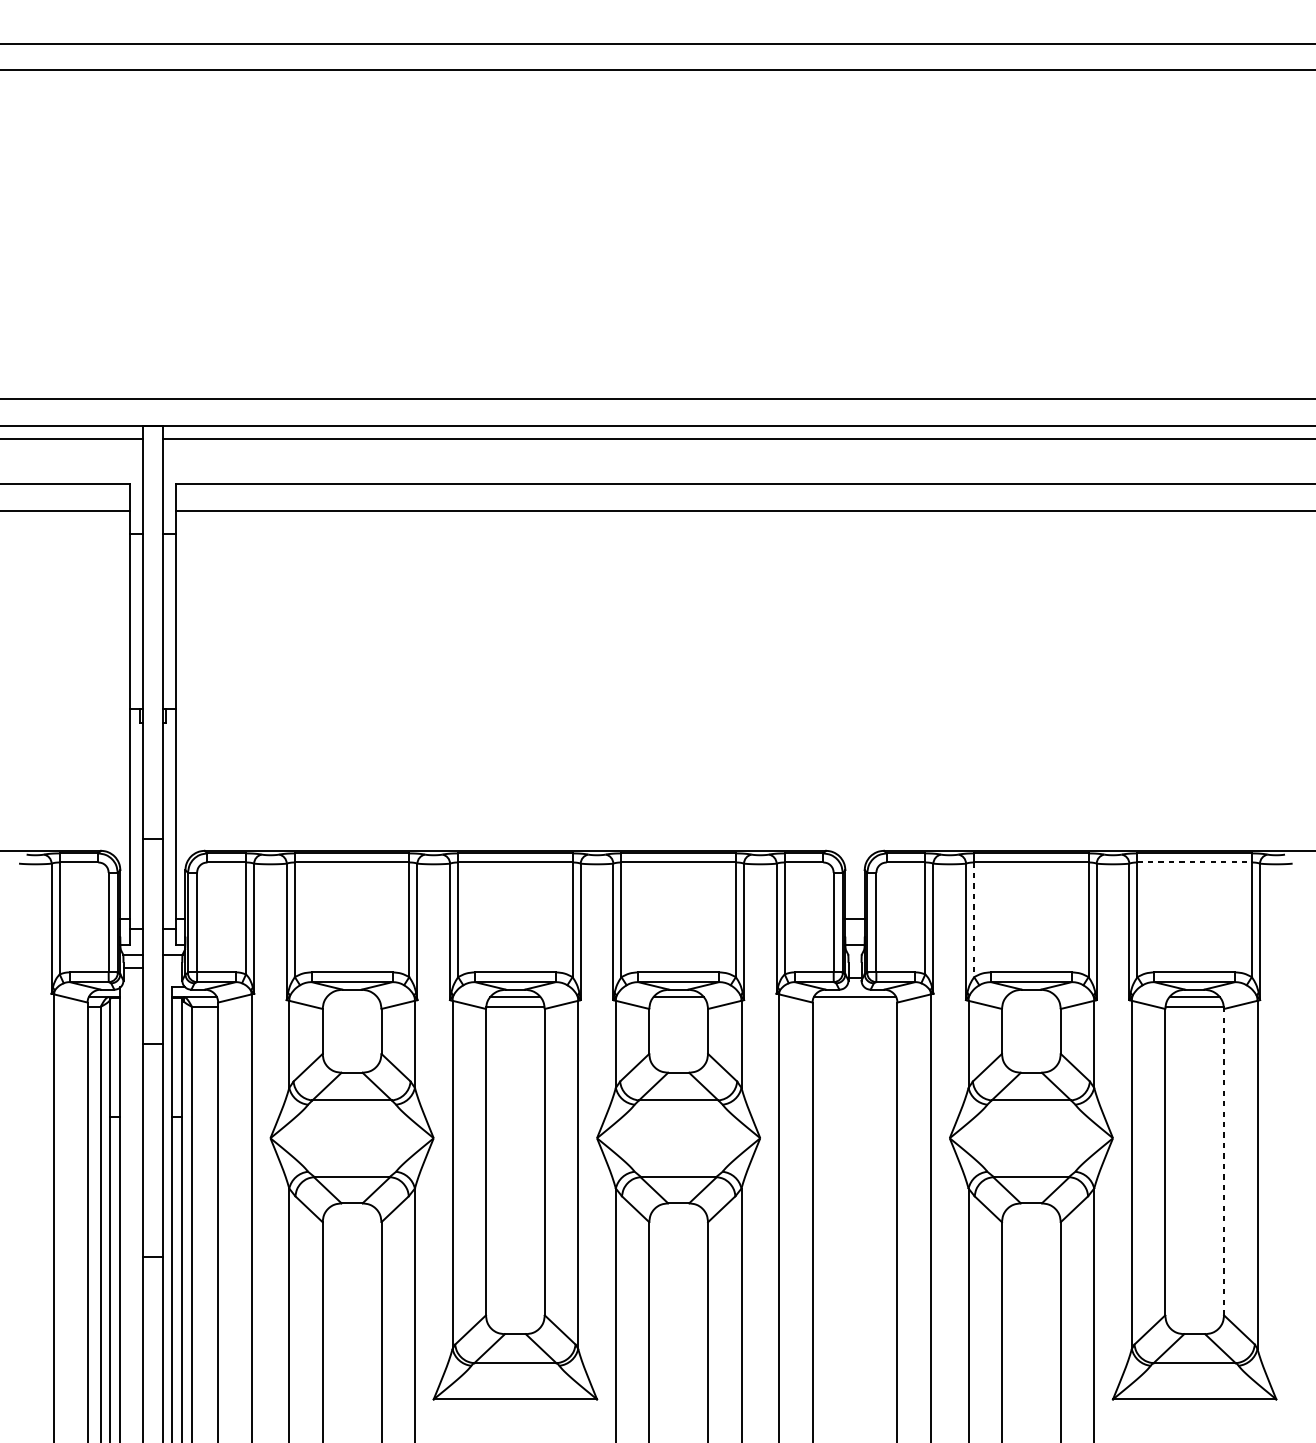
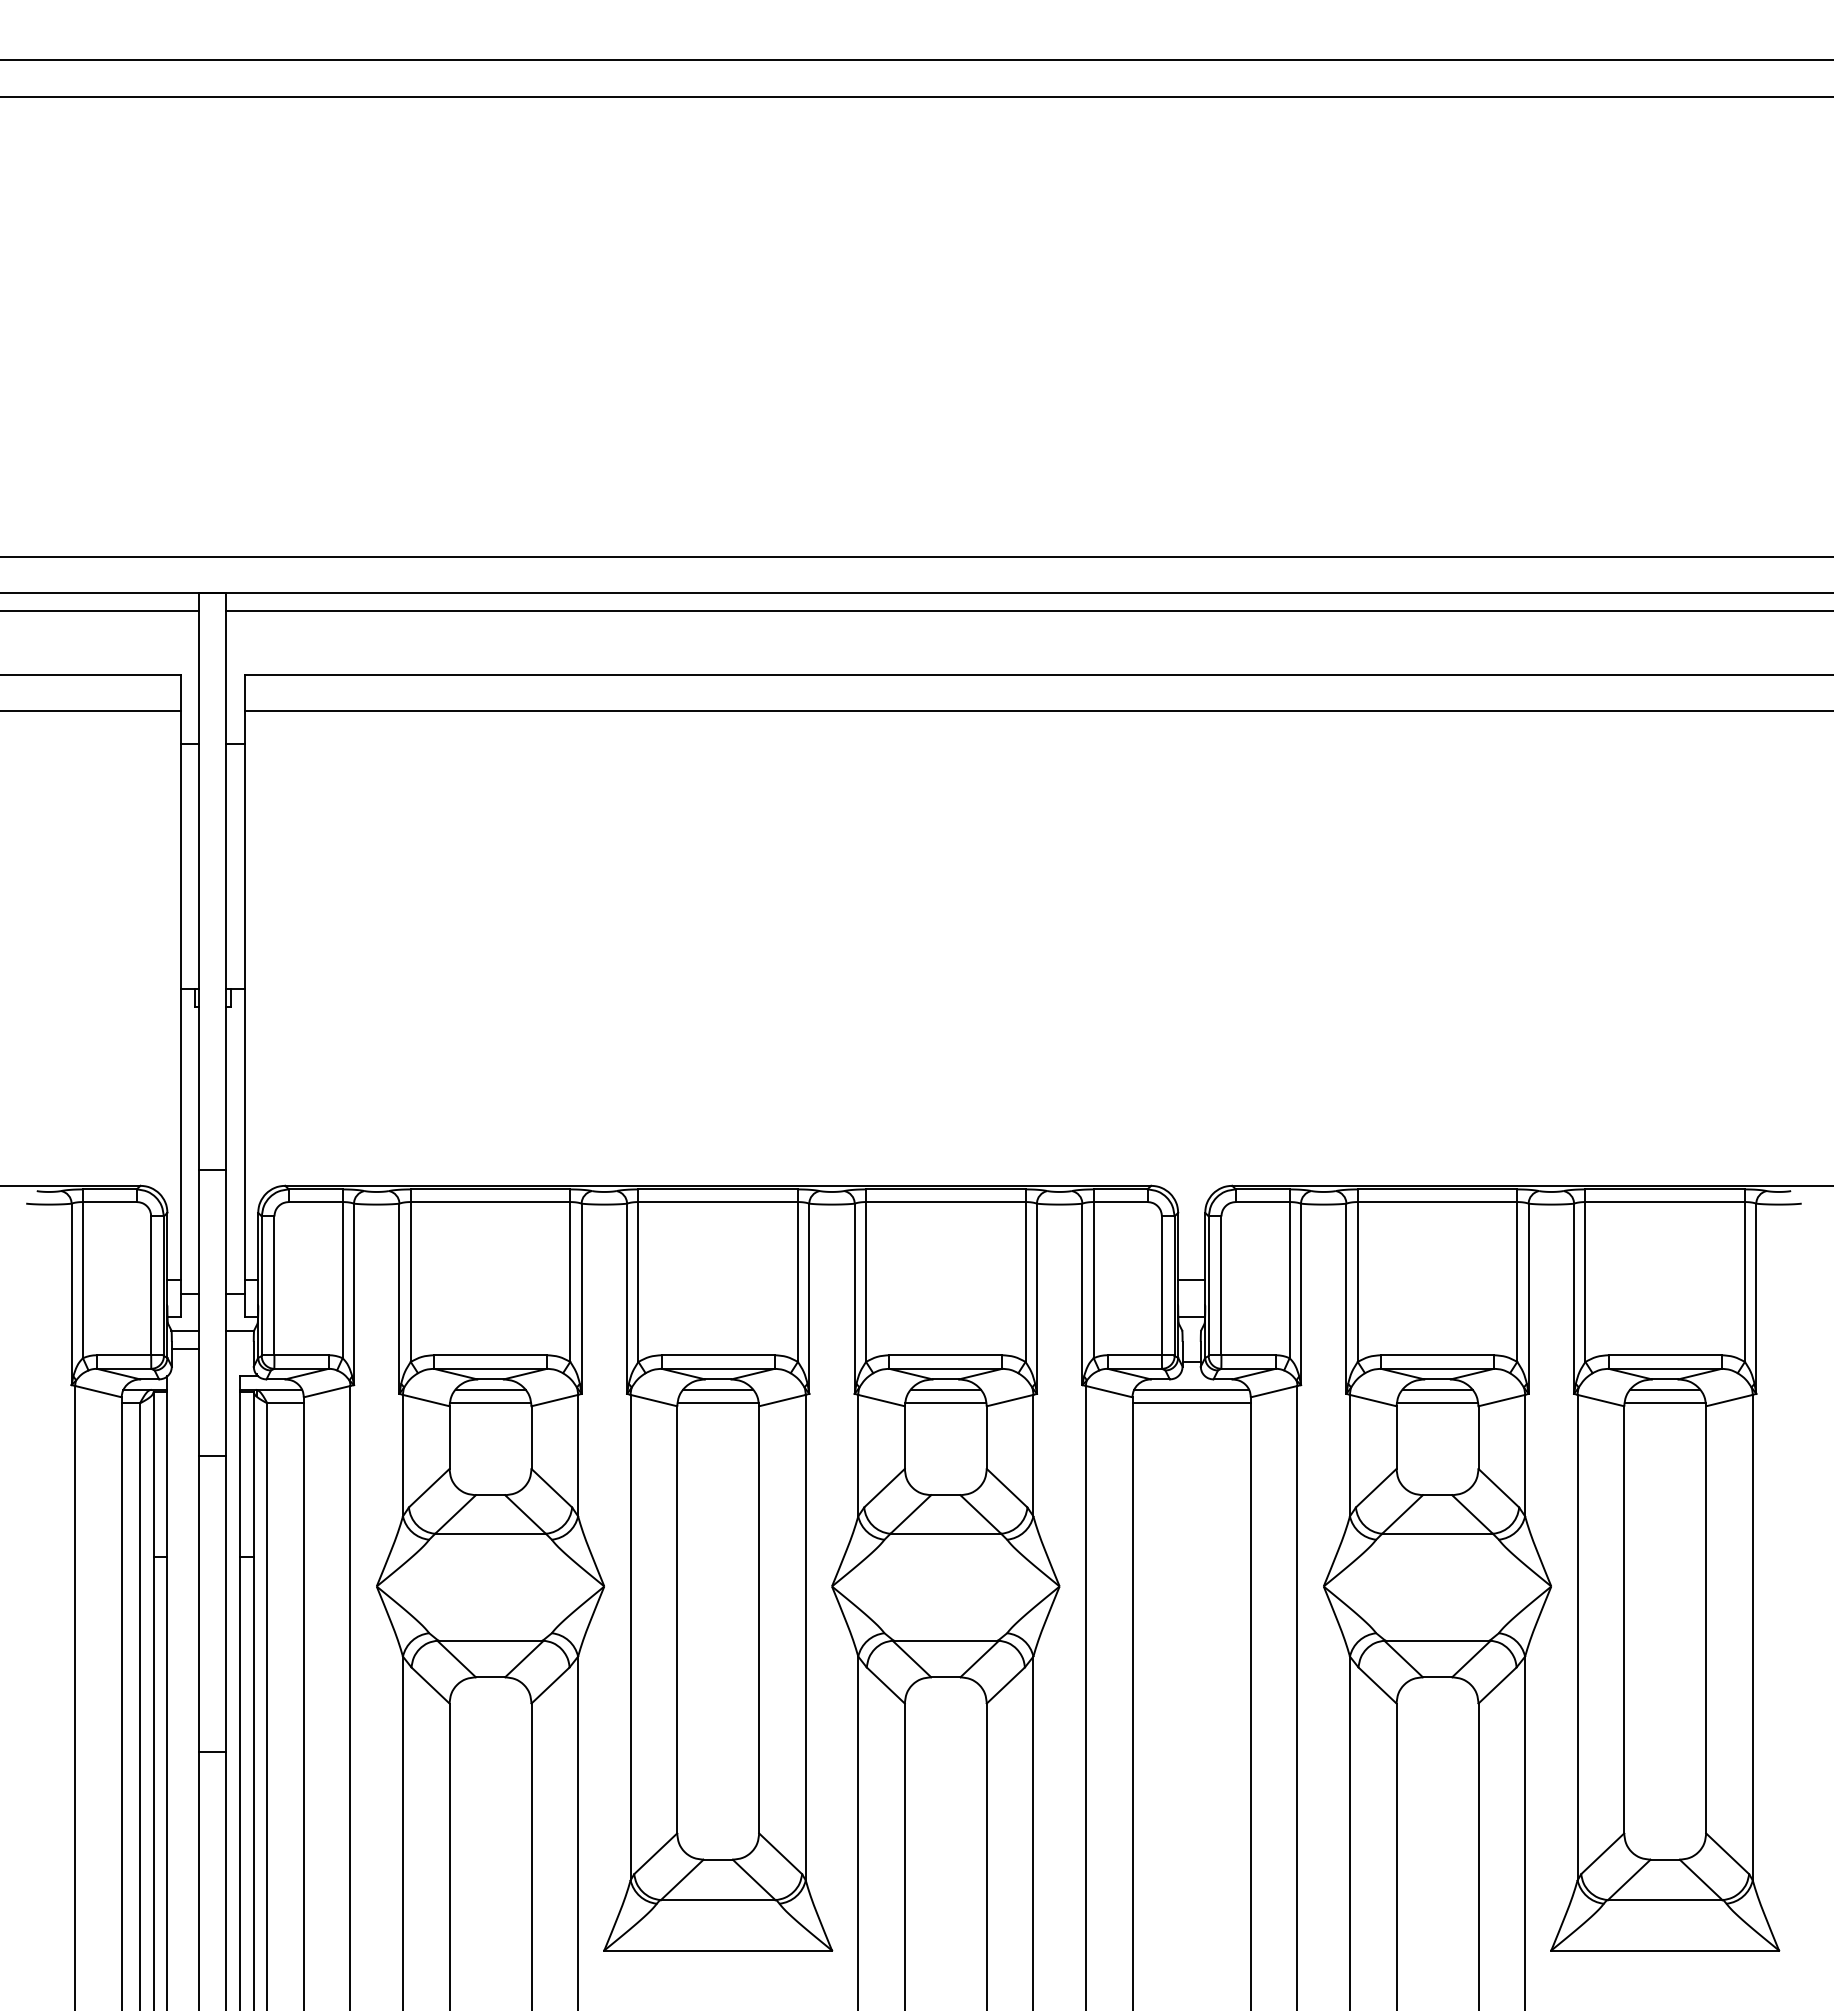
line: (1194, 862) -> (1665, 1202), dashed -> solid
line: (973, 920) -> (1357, 1282), dashed -> solid
line: (352, 996) -> (490, 1389), added
line: (1031, 996) -> (1437, 1389), added
line: (352, 1006) -> (490, 1403), added
line: (678, 1006) -> (945, 1403), added
line: (854, 1006) -> (1191, 1403), added
line: (1031, 1006) -> (1437, 1403), added
line: (1224, 1161) -> (1706, 1619), dashed -> solid

